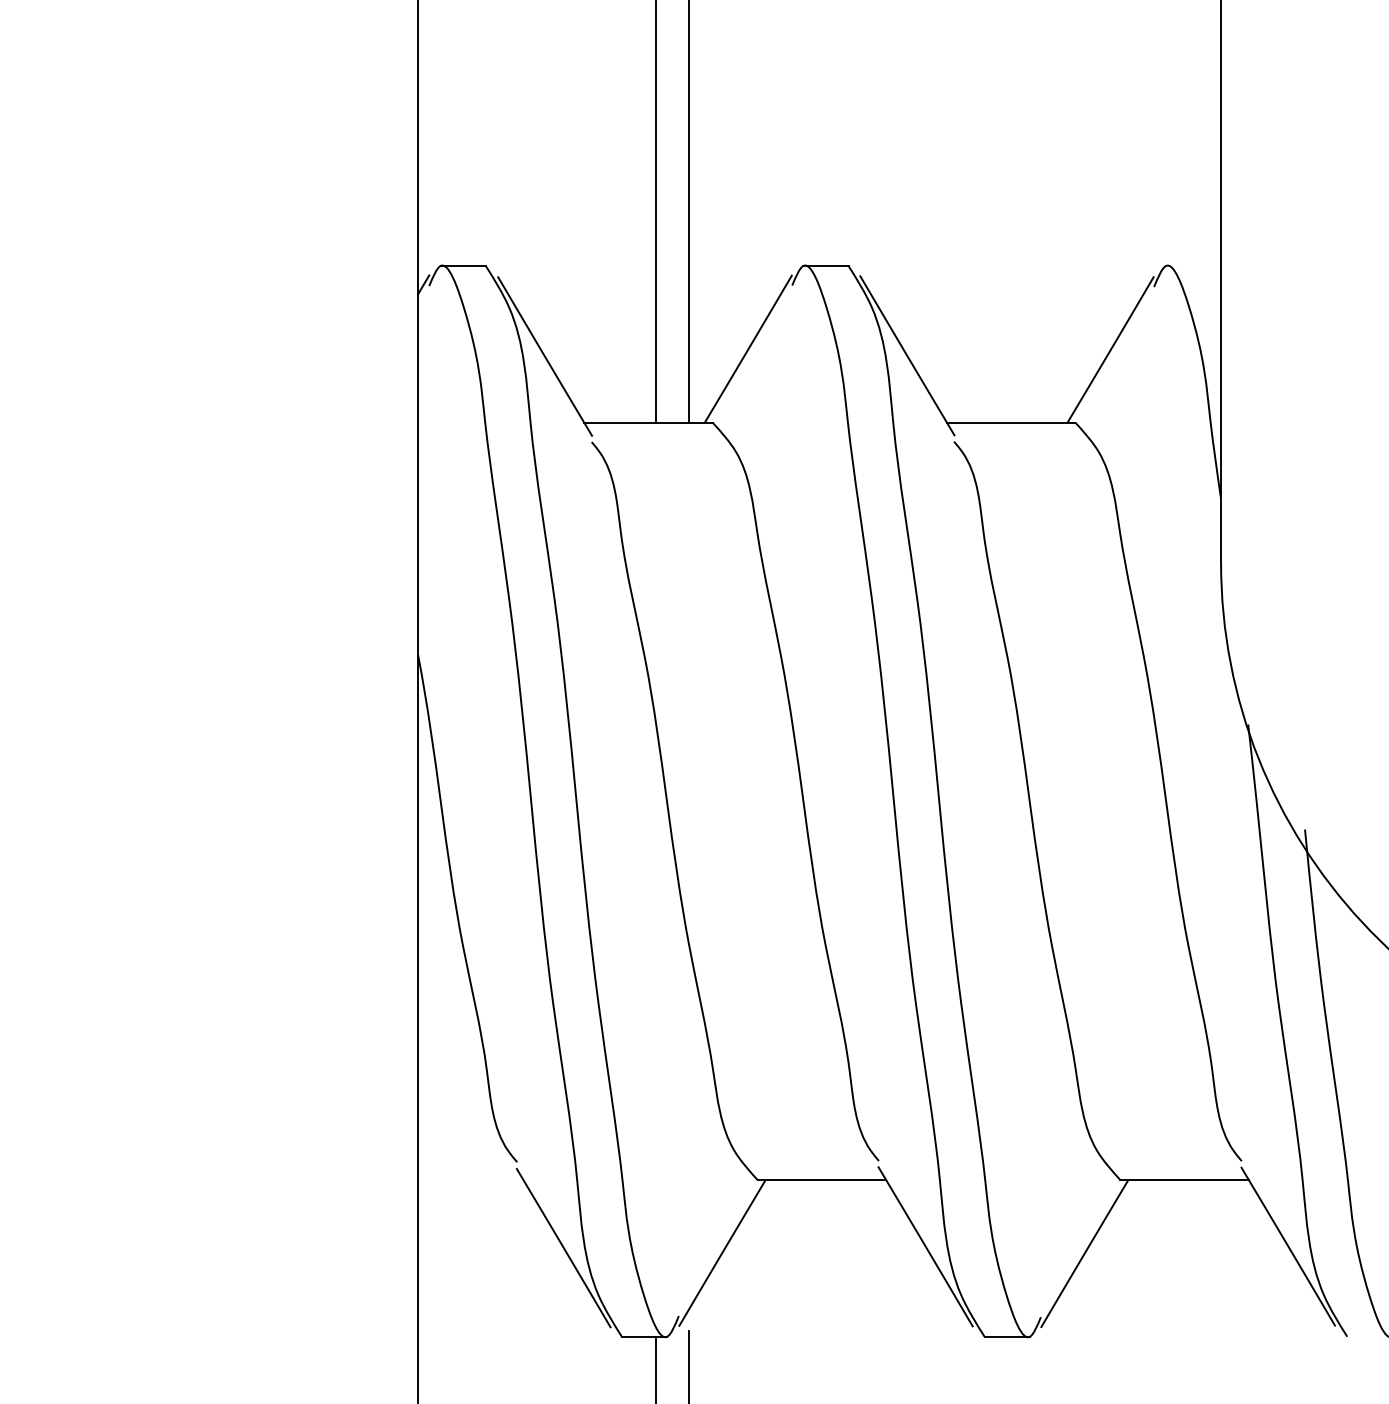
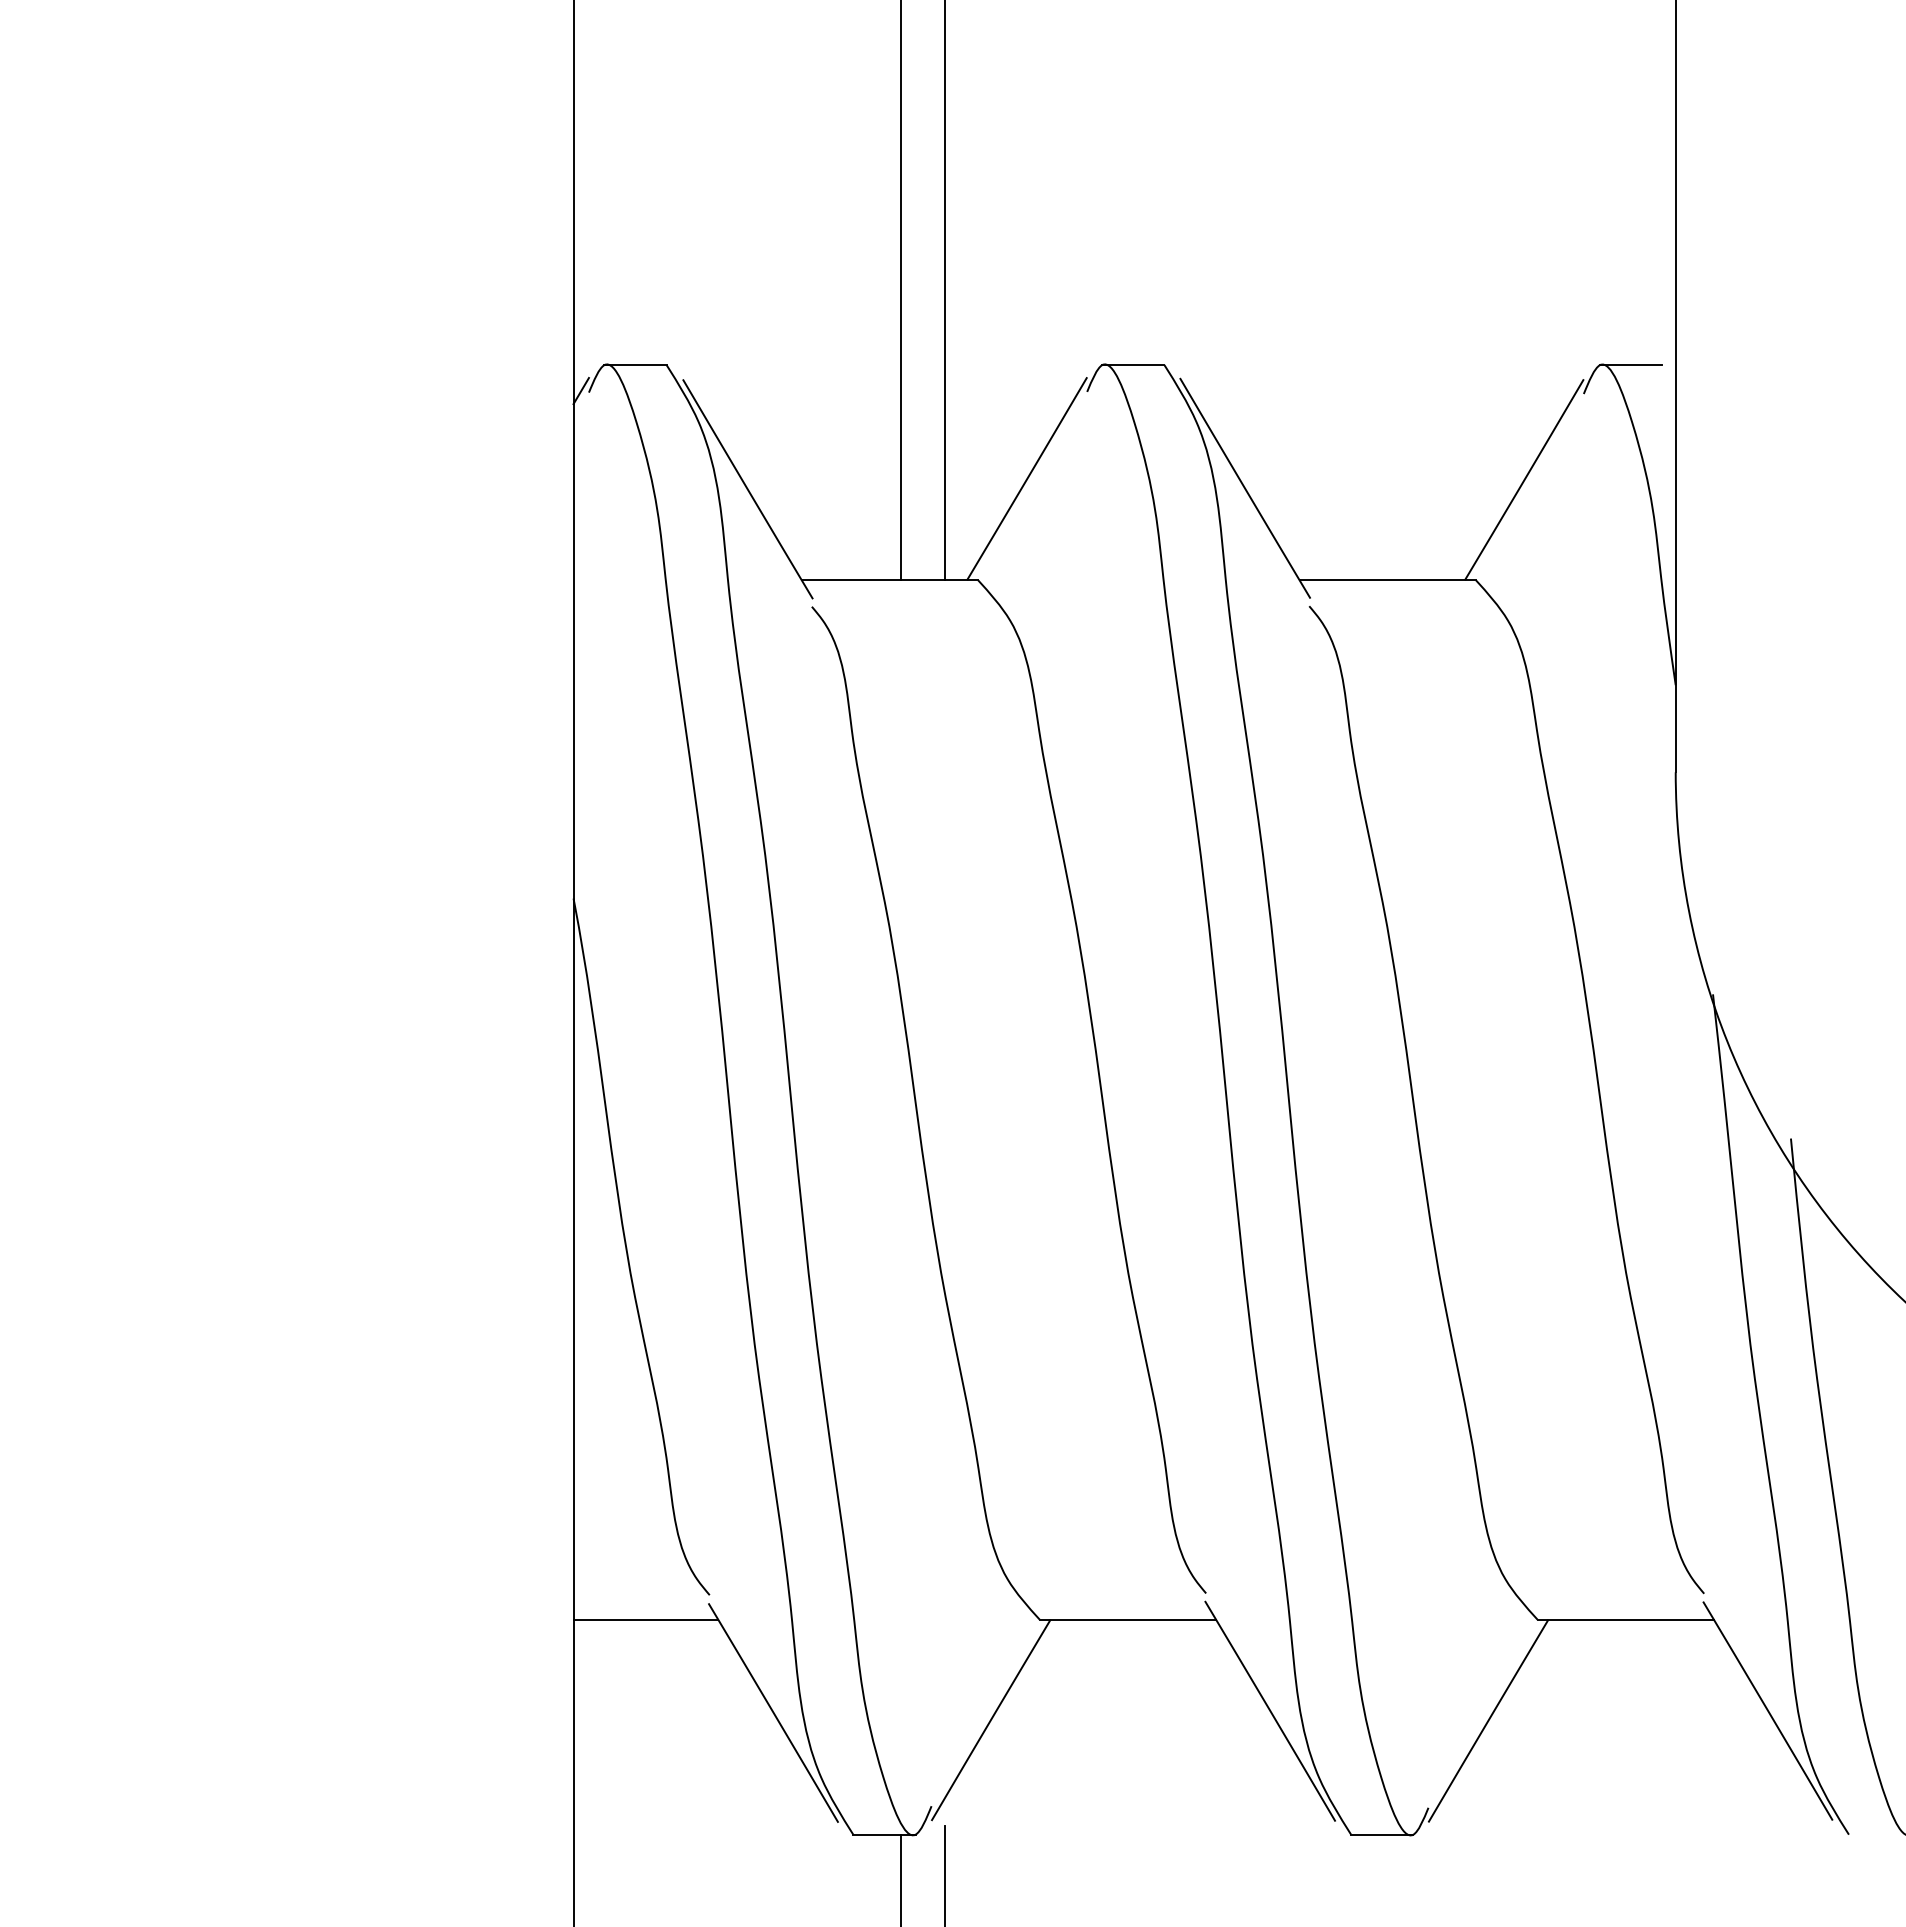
line: (1188, 266) -> (1631, 365), added
line: (470, 1179) -> (645, 1619), added

